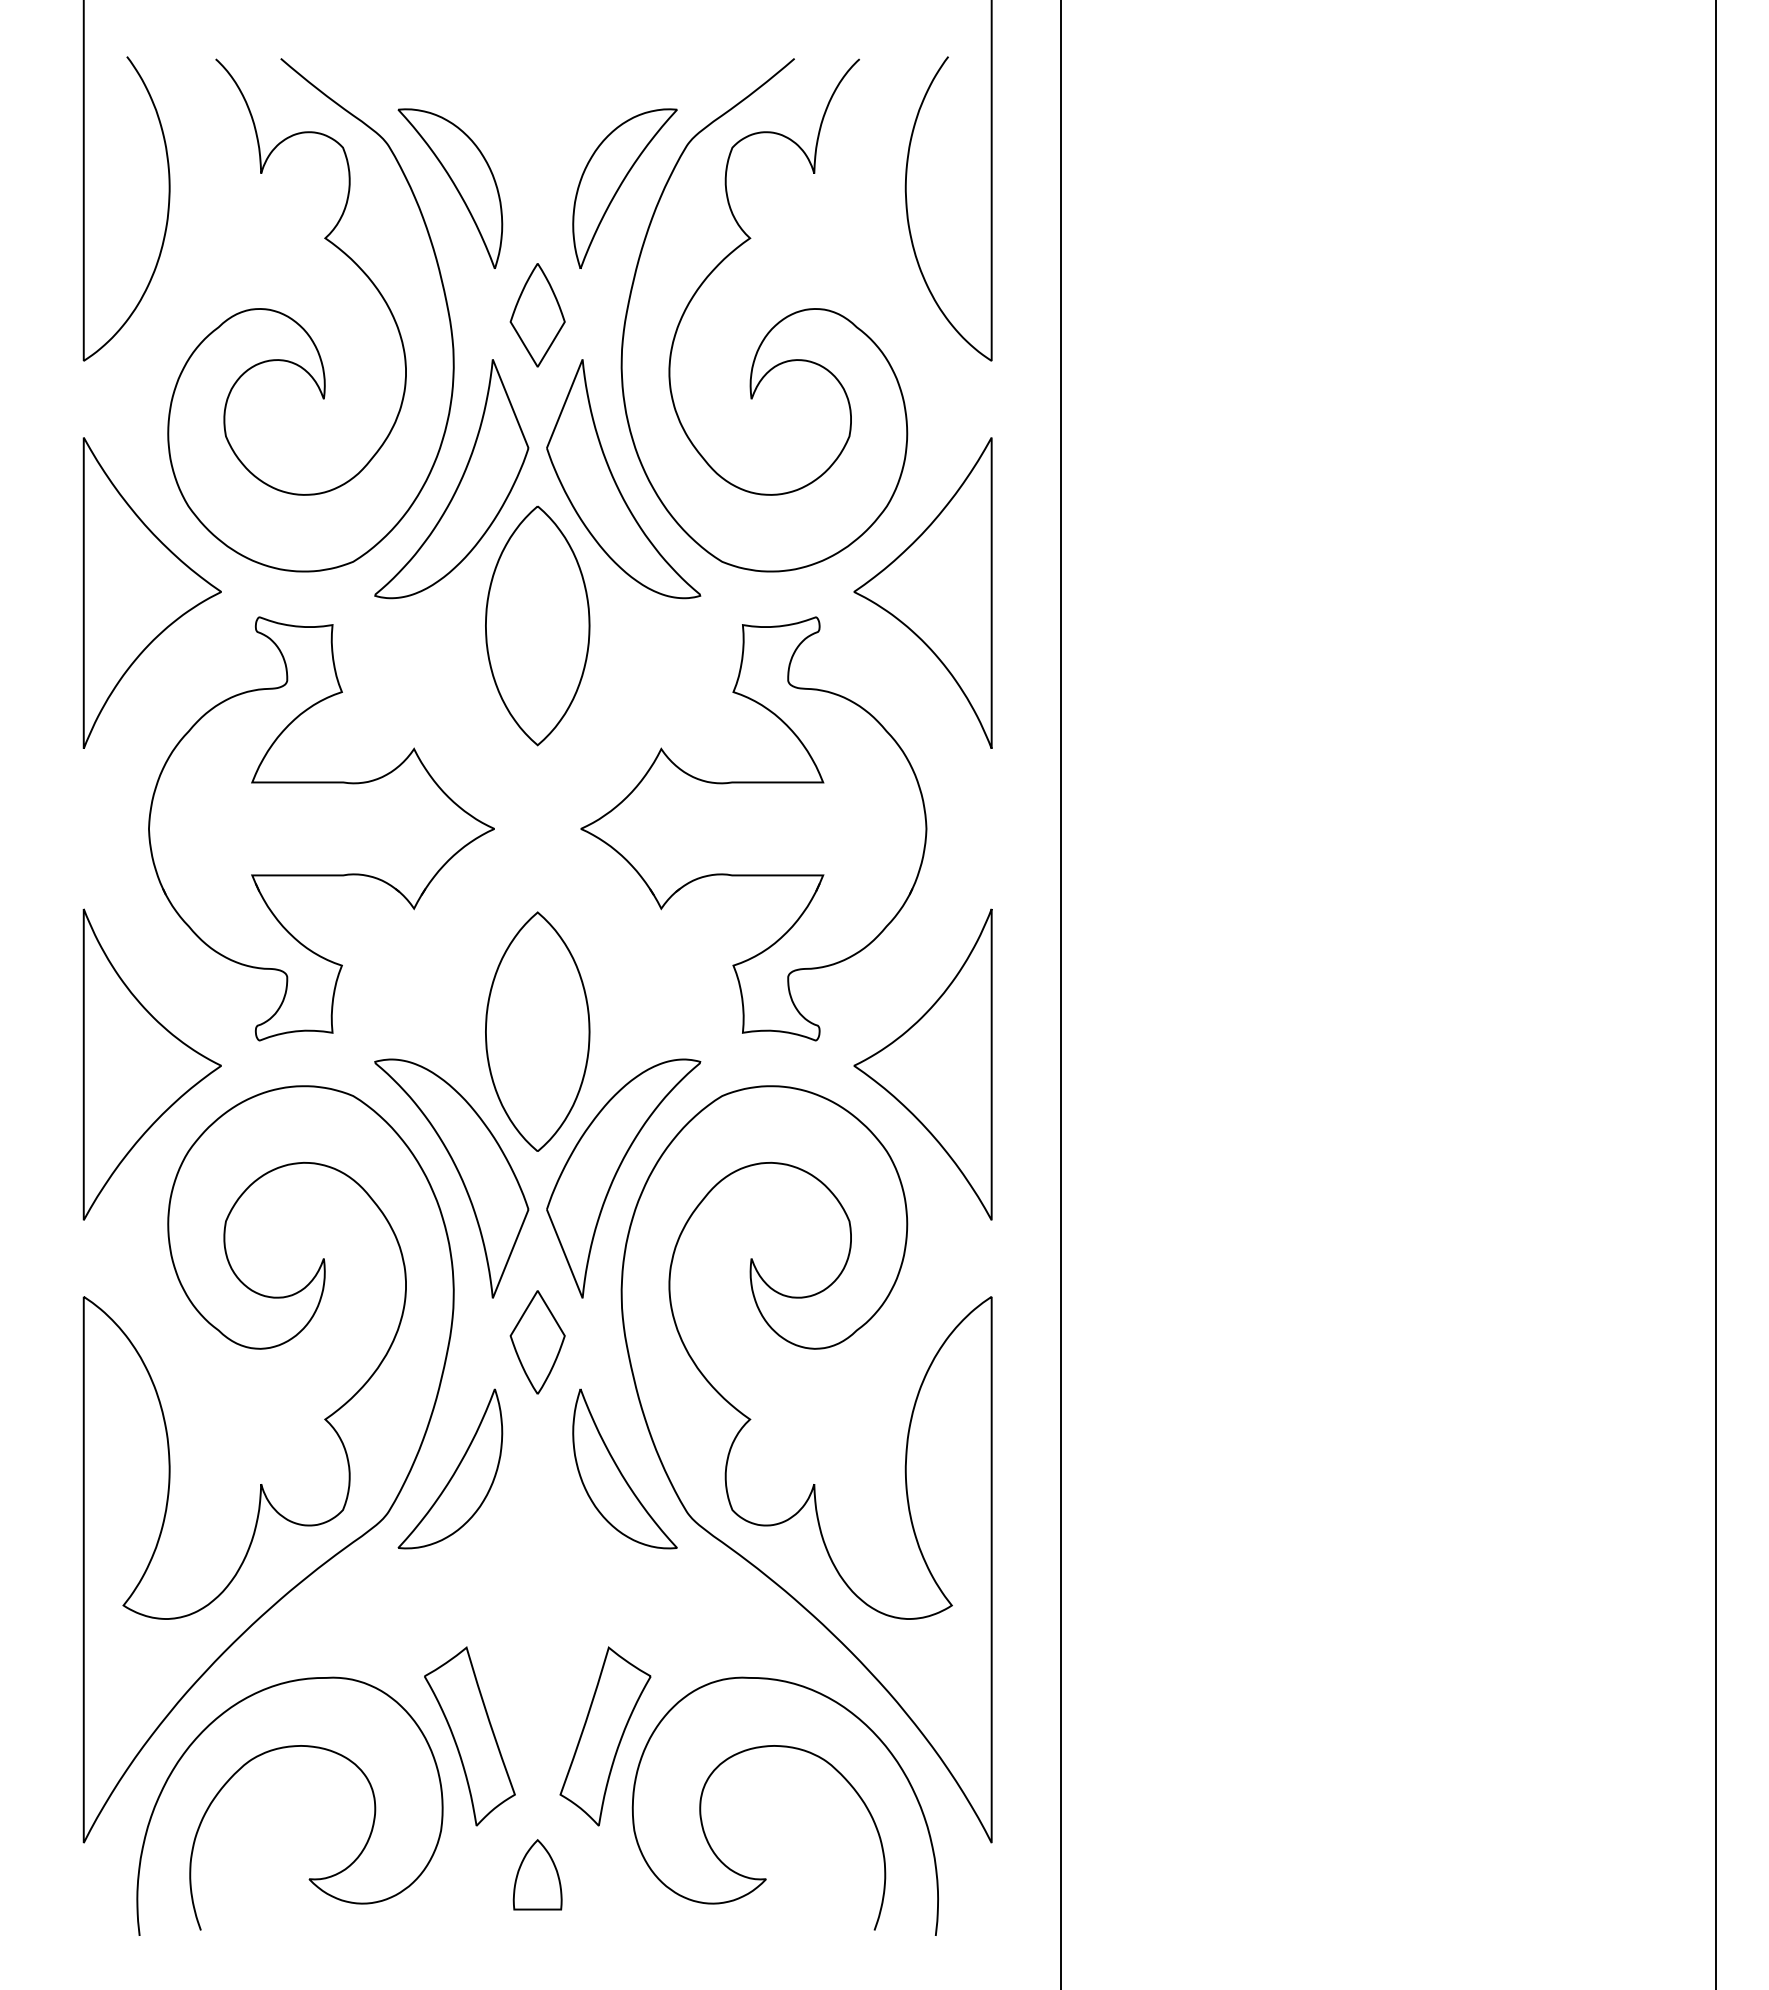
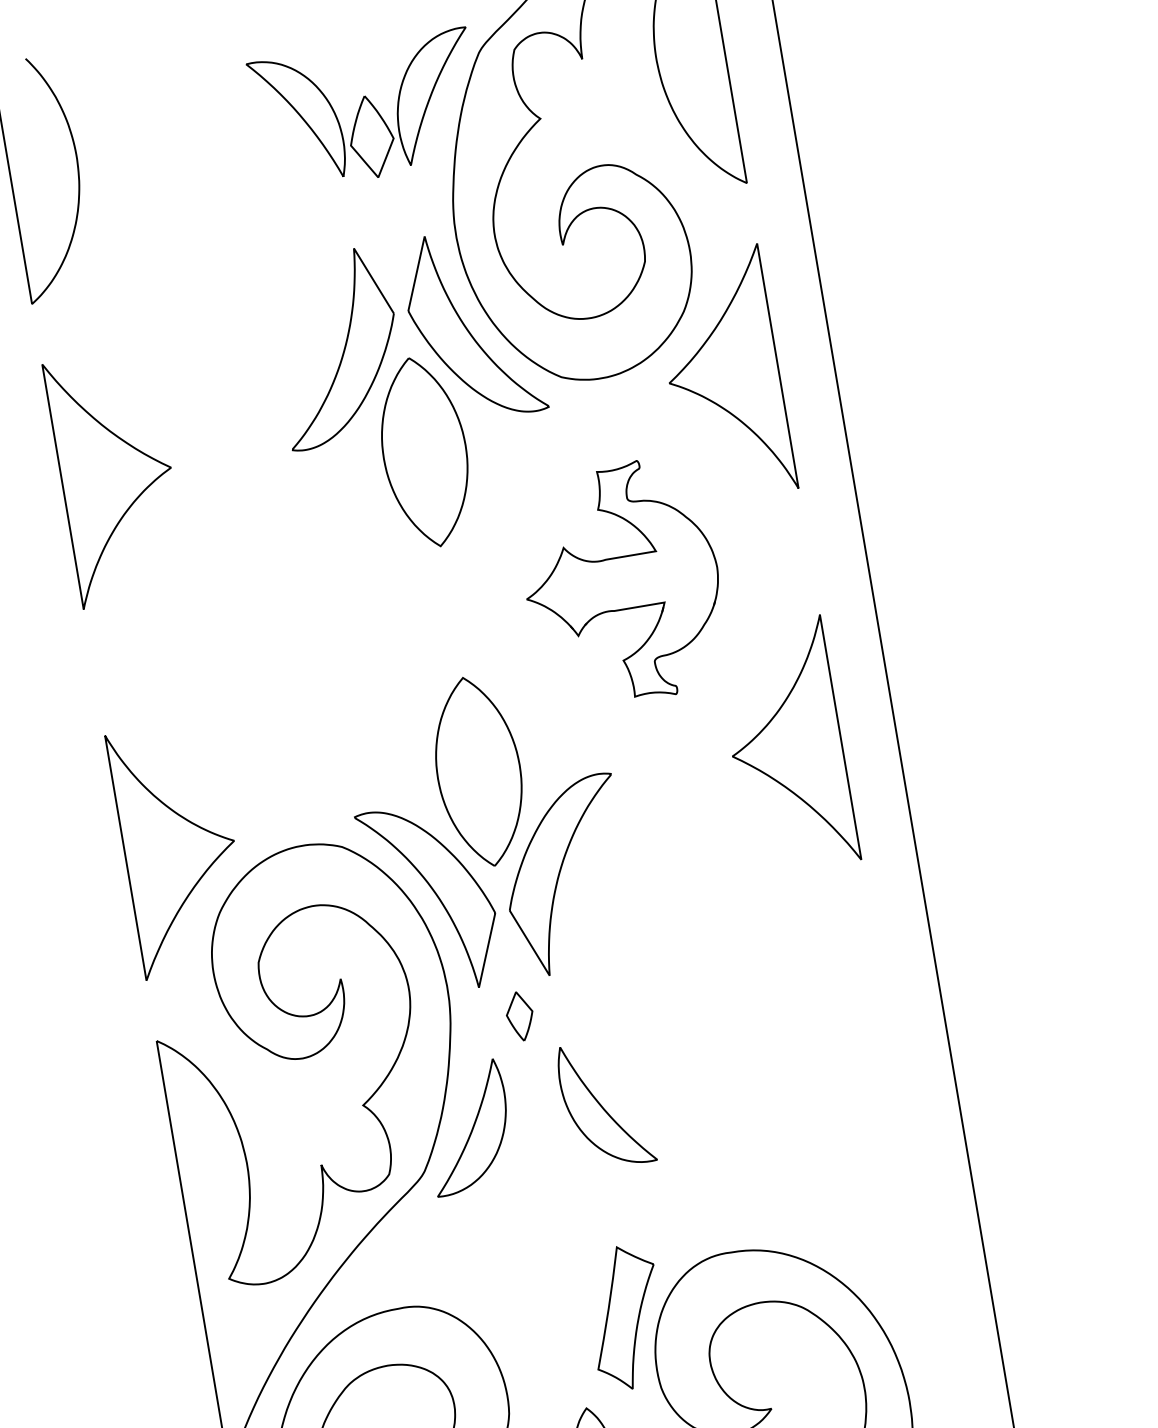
part: (537, 315) -> (371, 137), moved
curve: (300, 324) -> (197, 246), removed
part: (321, 828) -> (281, 640), removed
part: (753, 828) -> (621, 583), size x0.7
part: (537, 1342) -> (520, 1016), size x0.6
part: (813, 1484) -> (756, 1091), removed
part: (469, 1736) -> (518, 1335), removed

